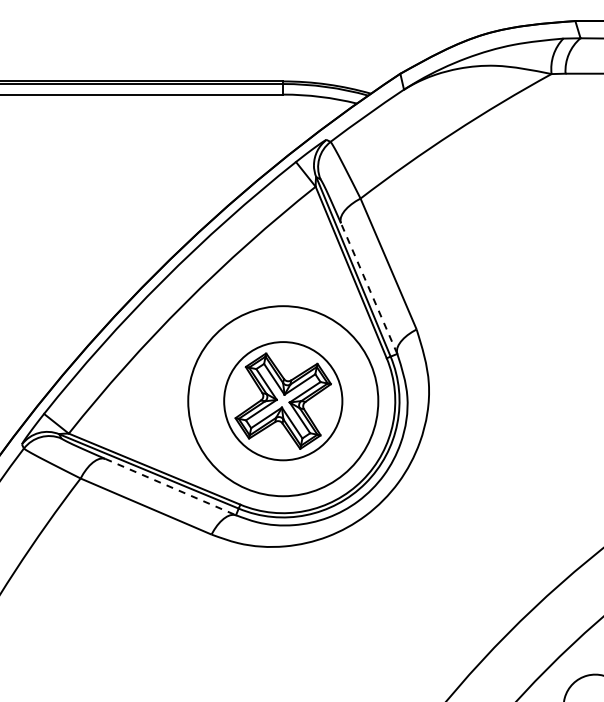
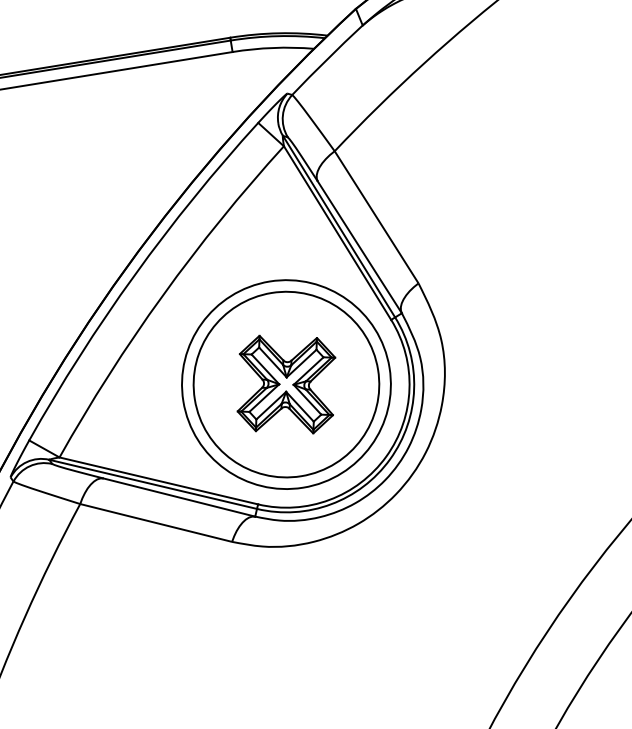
line: (368, 288) -> (359, 247), dashed -> solid
circle: (282, 400) -> (285, 383), size x1.43
line: (171, 487) -> (180, 497), dashed -> solid

